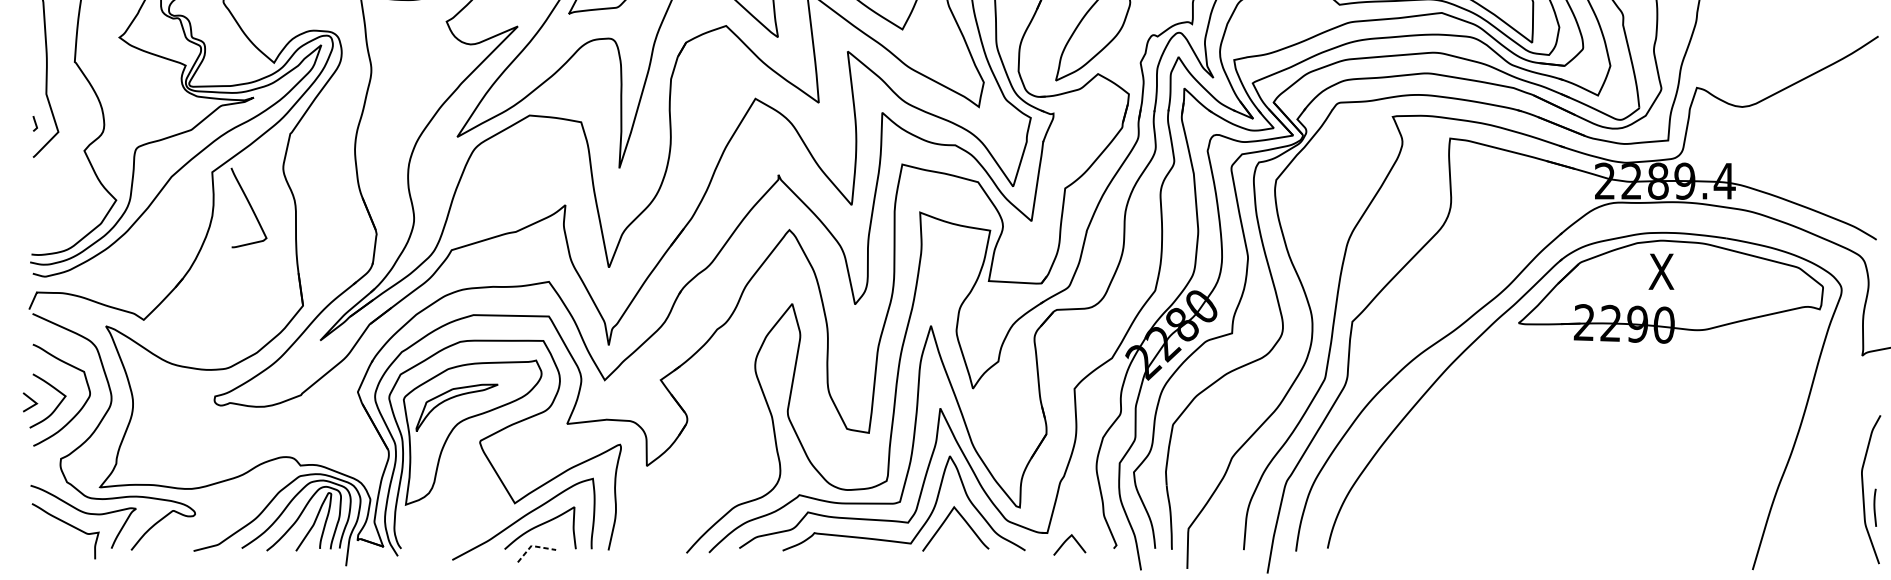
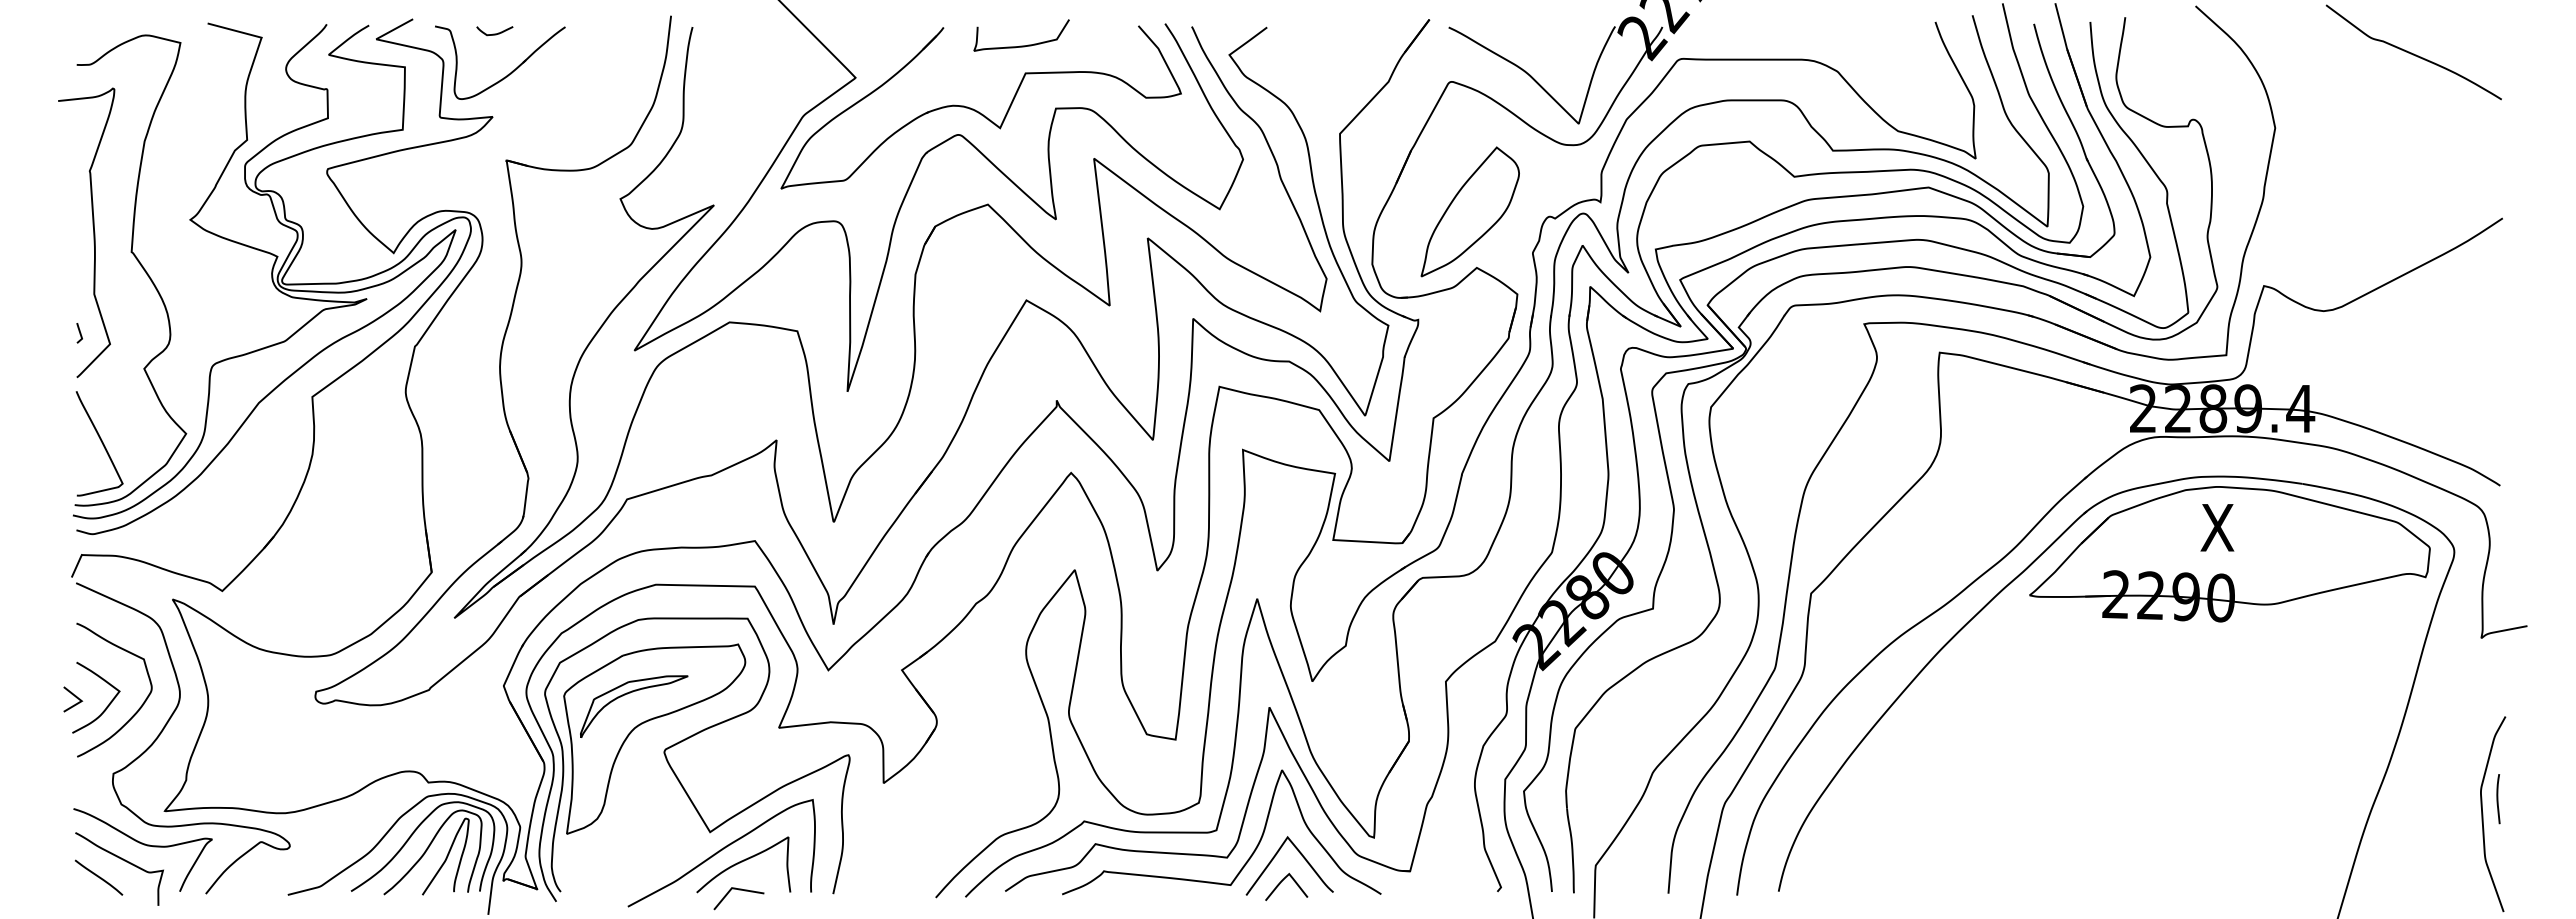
curve: (250, 207) -> (101, 443), moved
curve: (1875, 508) -> (2498, 799), moved
line: (49, 537) -> (98, 877), added
curve: (1065, 543) -> (1280, 884), moved
line: (532, 546) -> (733, 888), dashed -> solid

